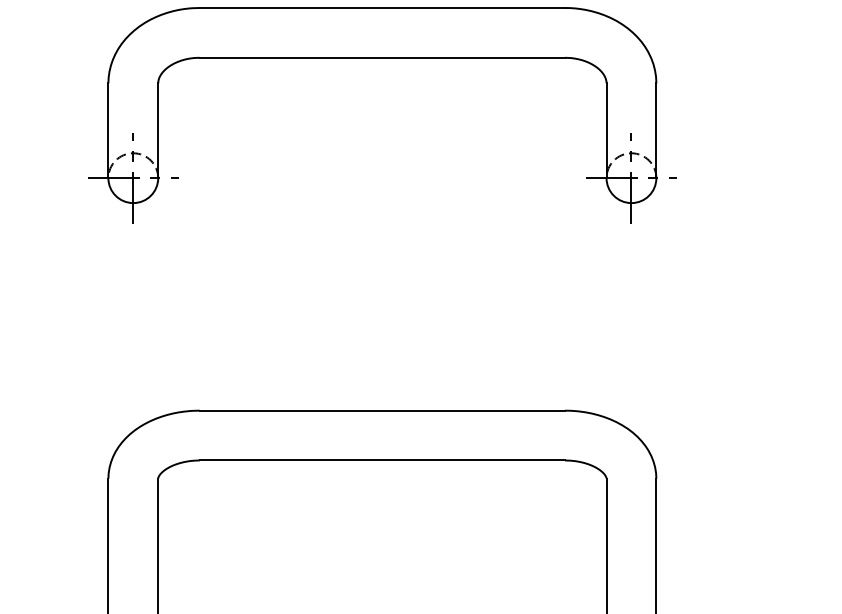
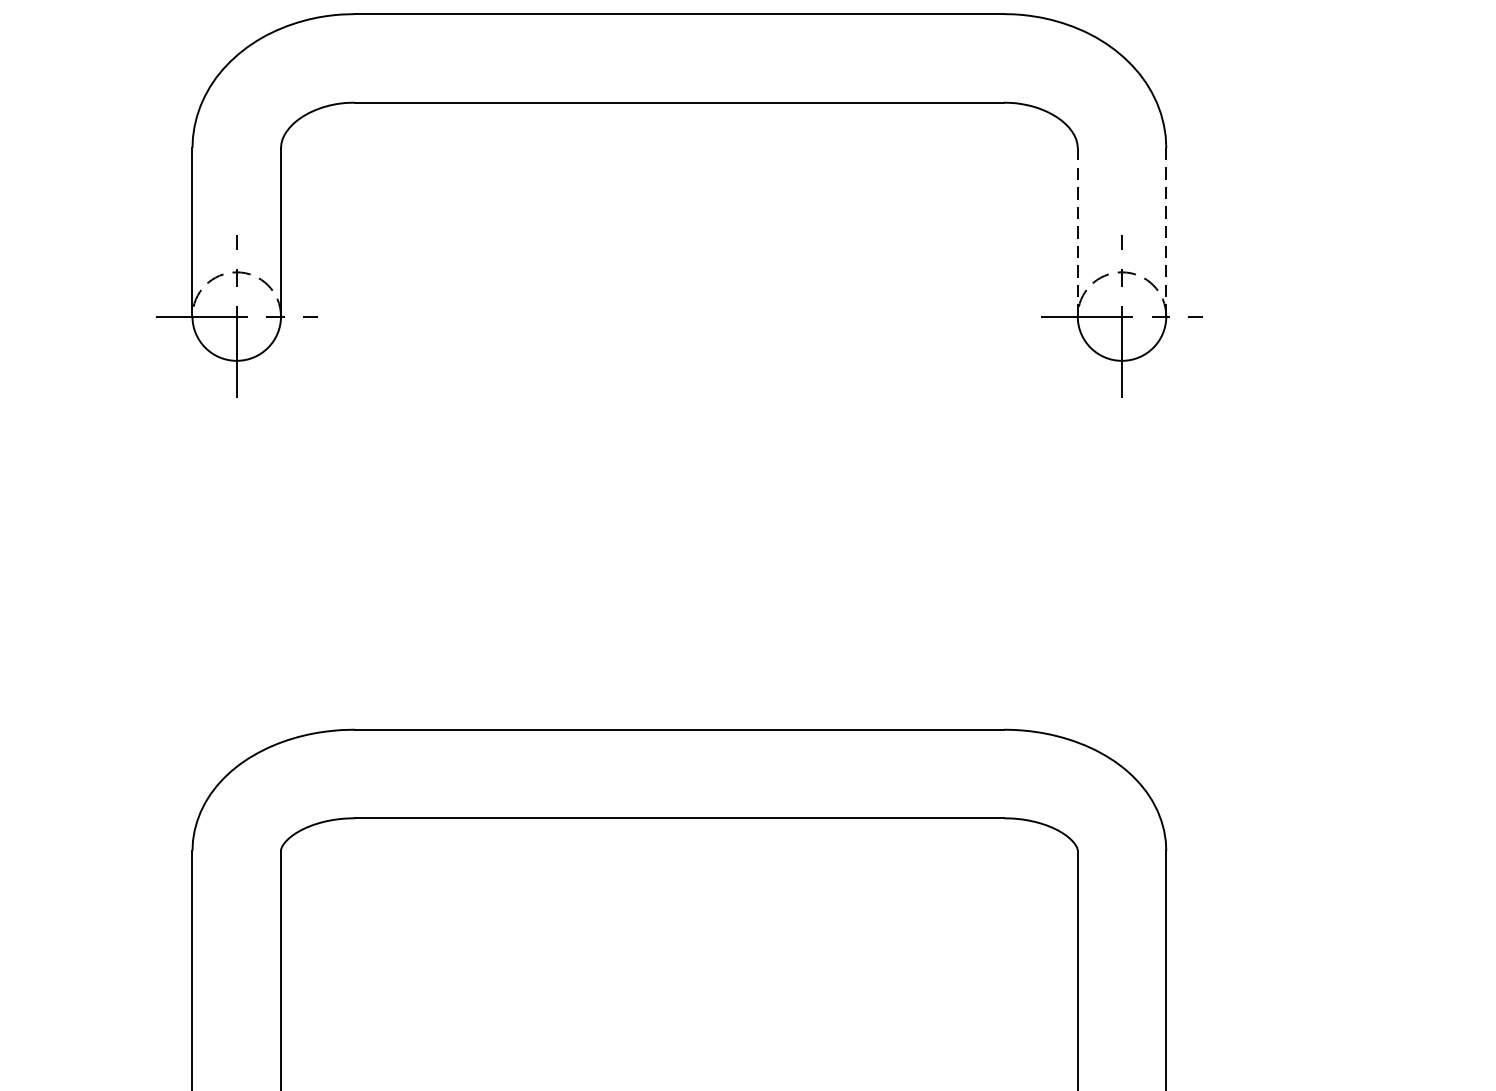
line: (656, 130) -> (1166, 231), solid -> dashed
line: (606, 131) -> (1077, 233), solid -> dashed

